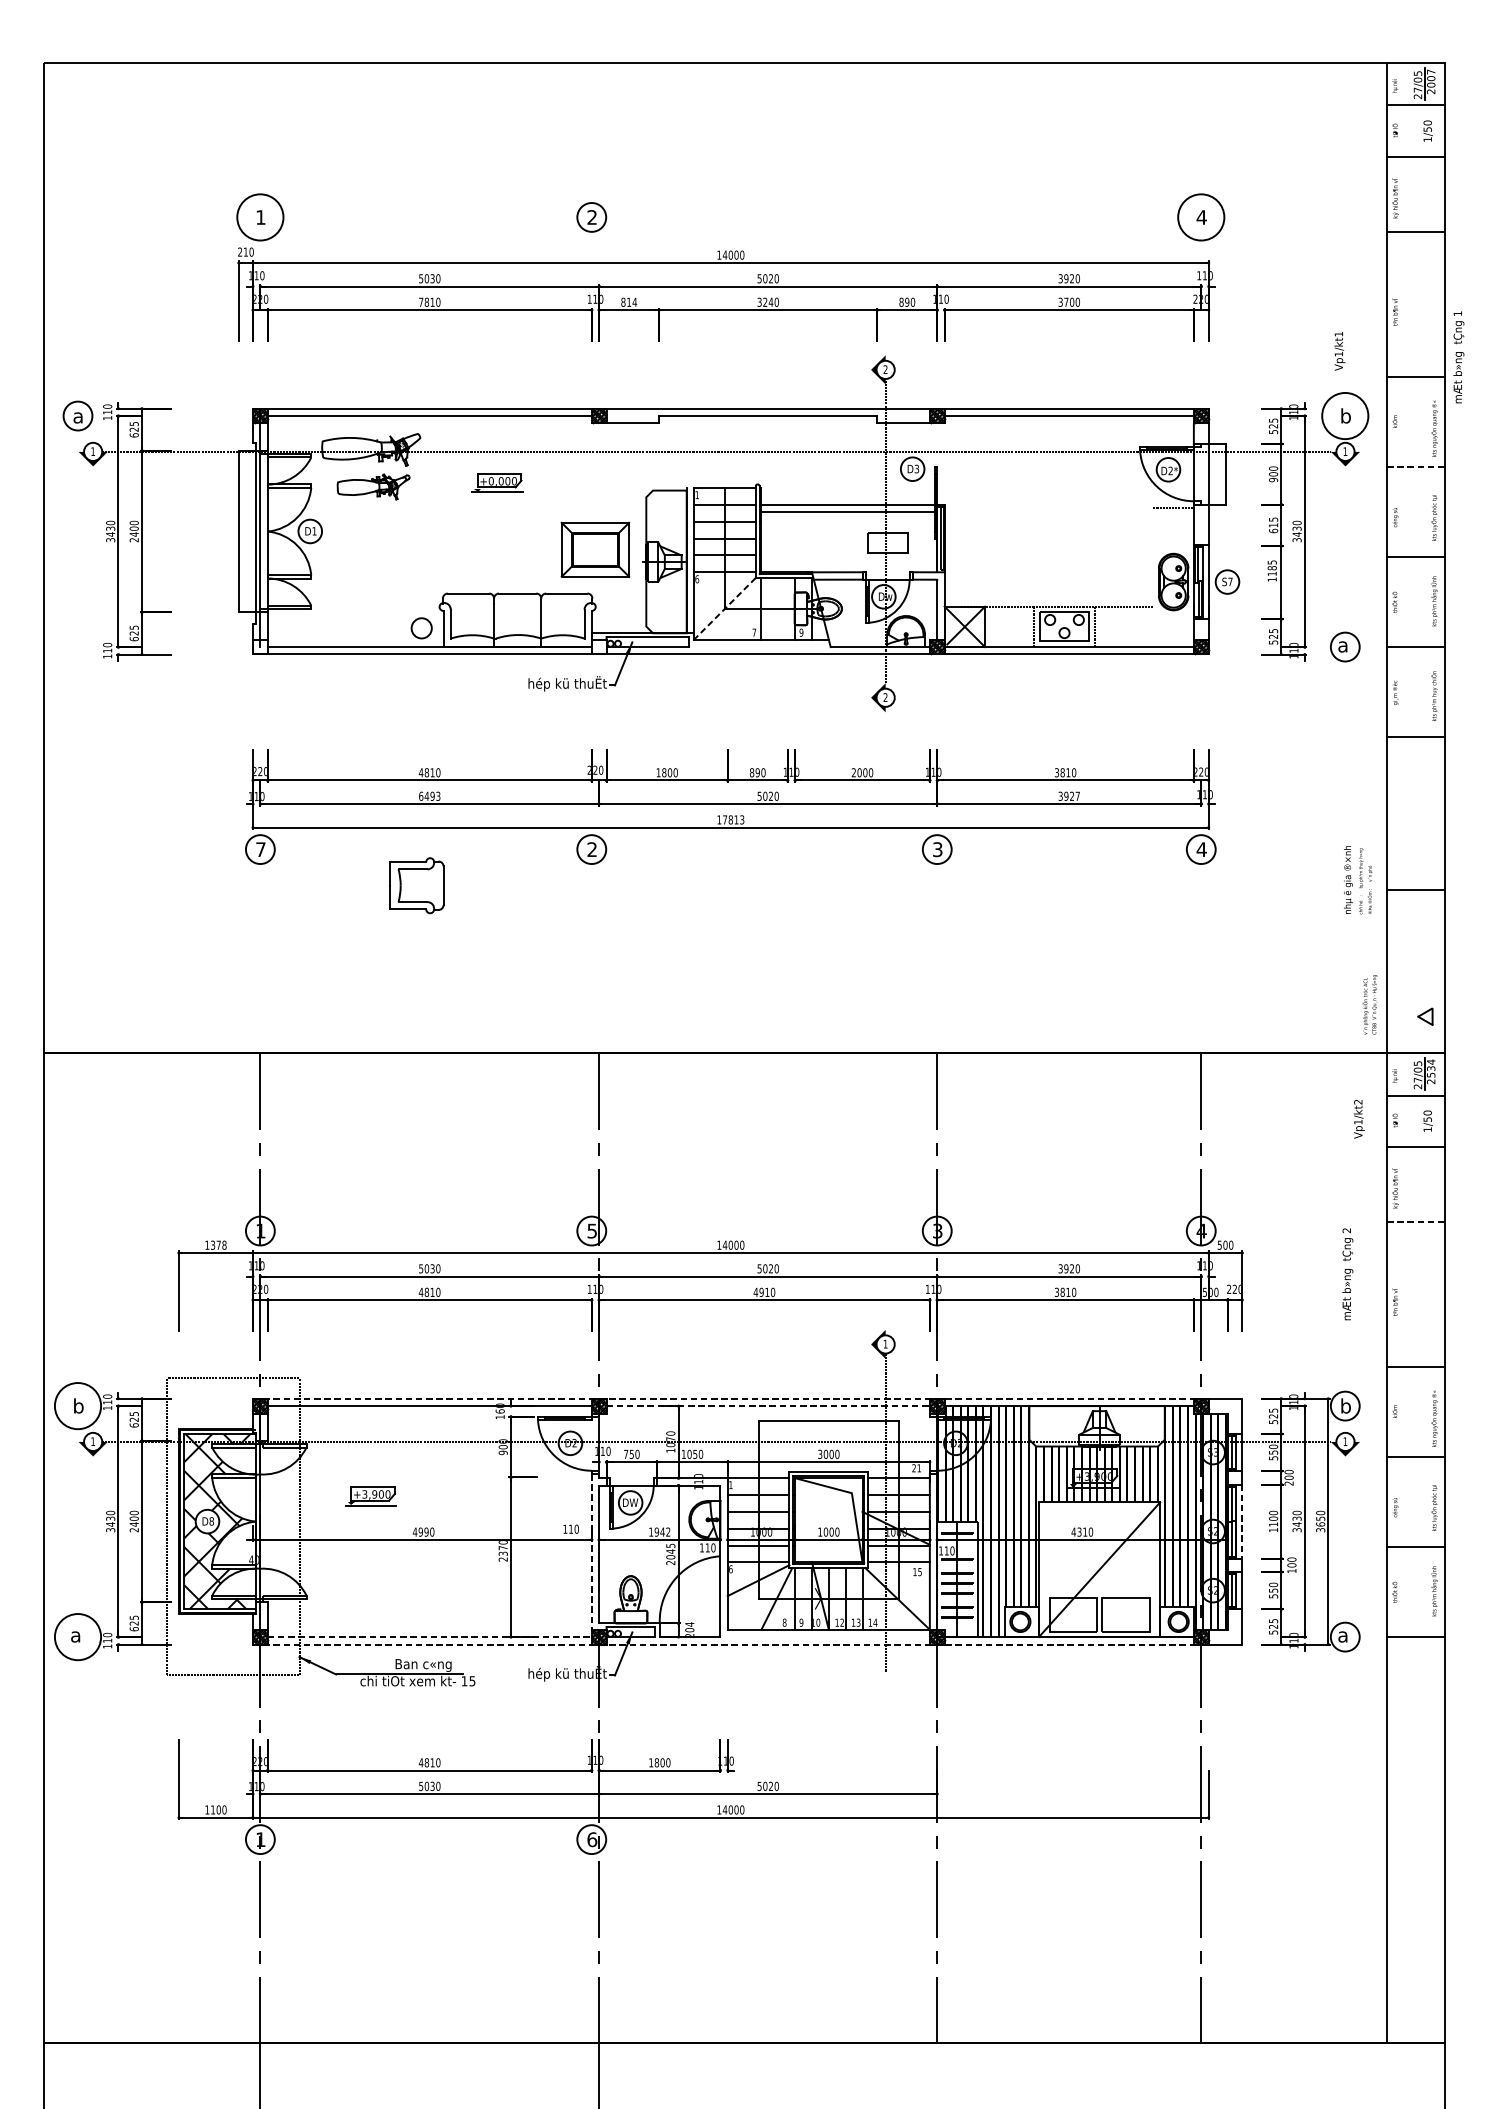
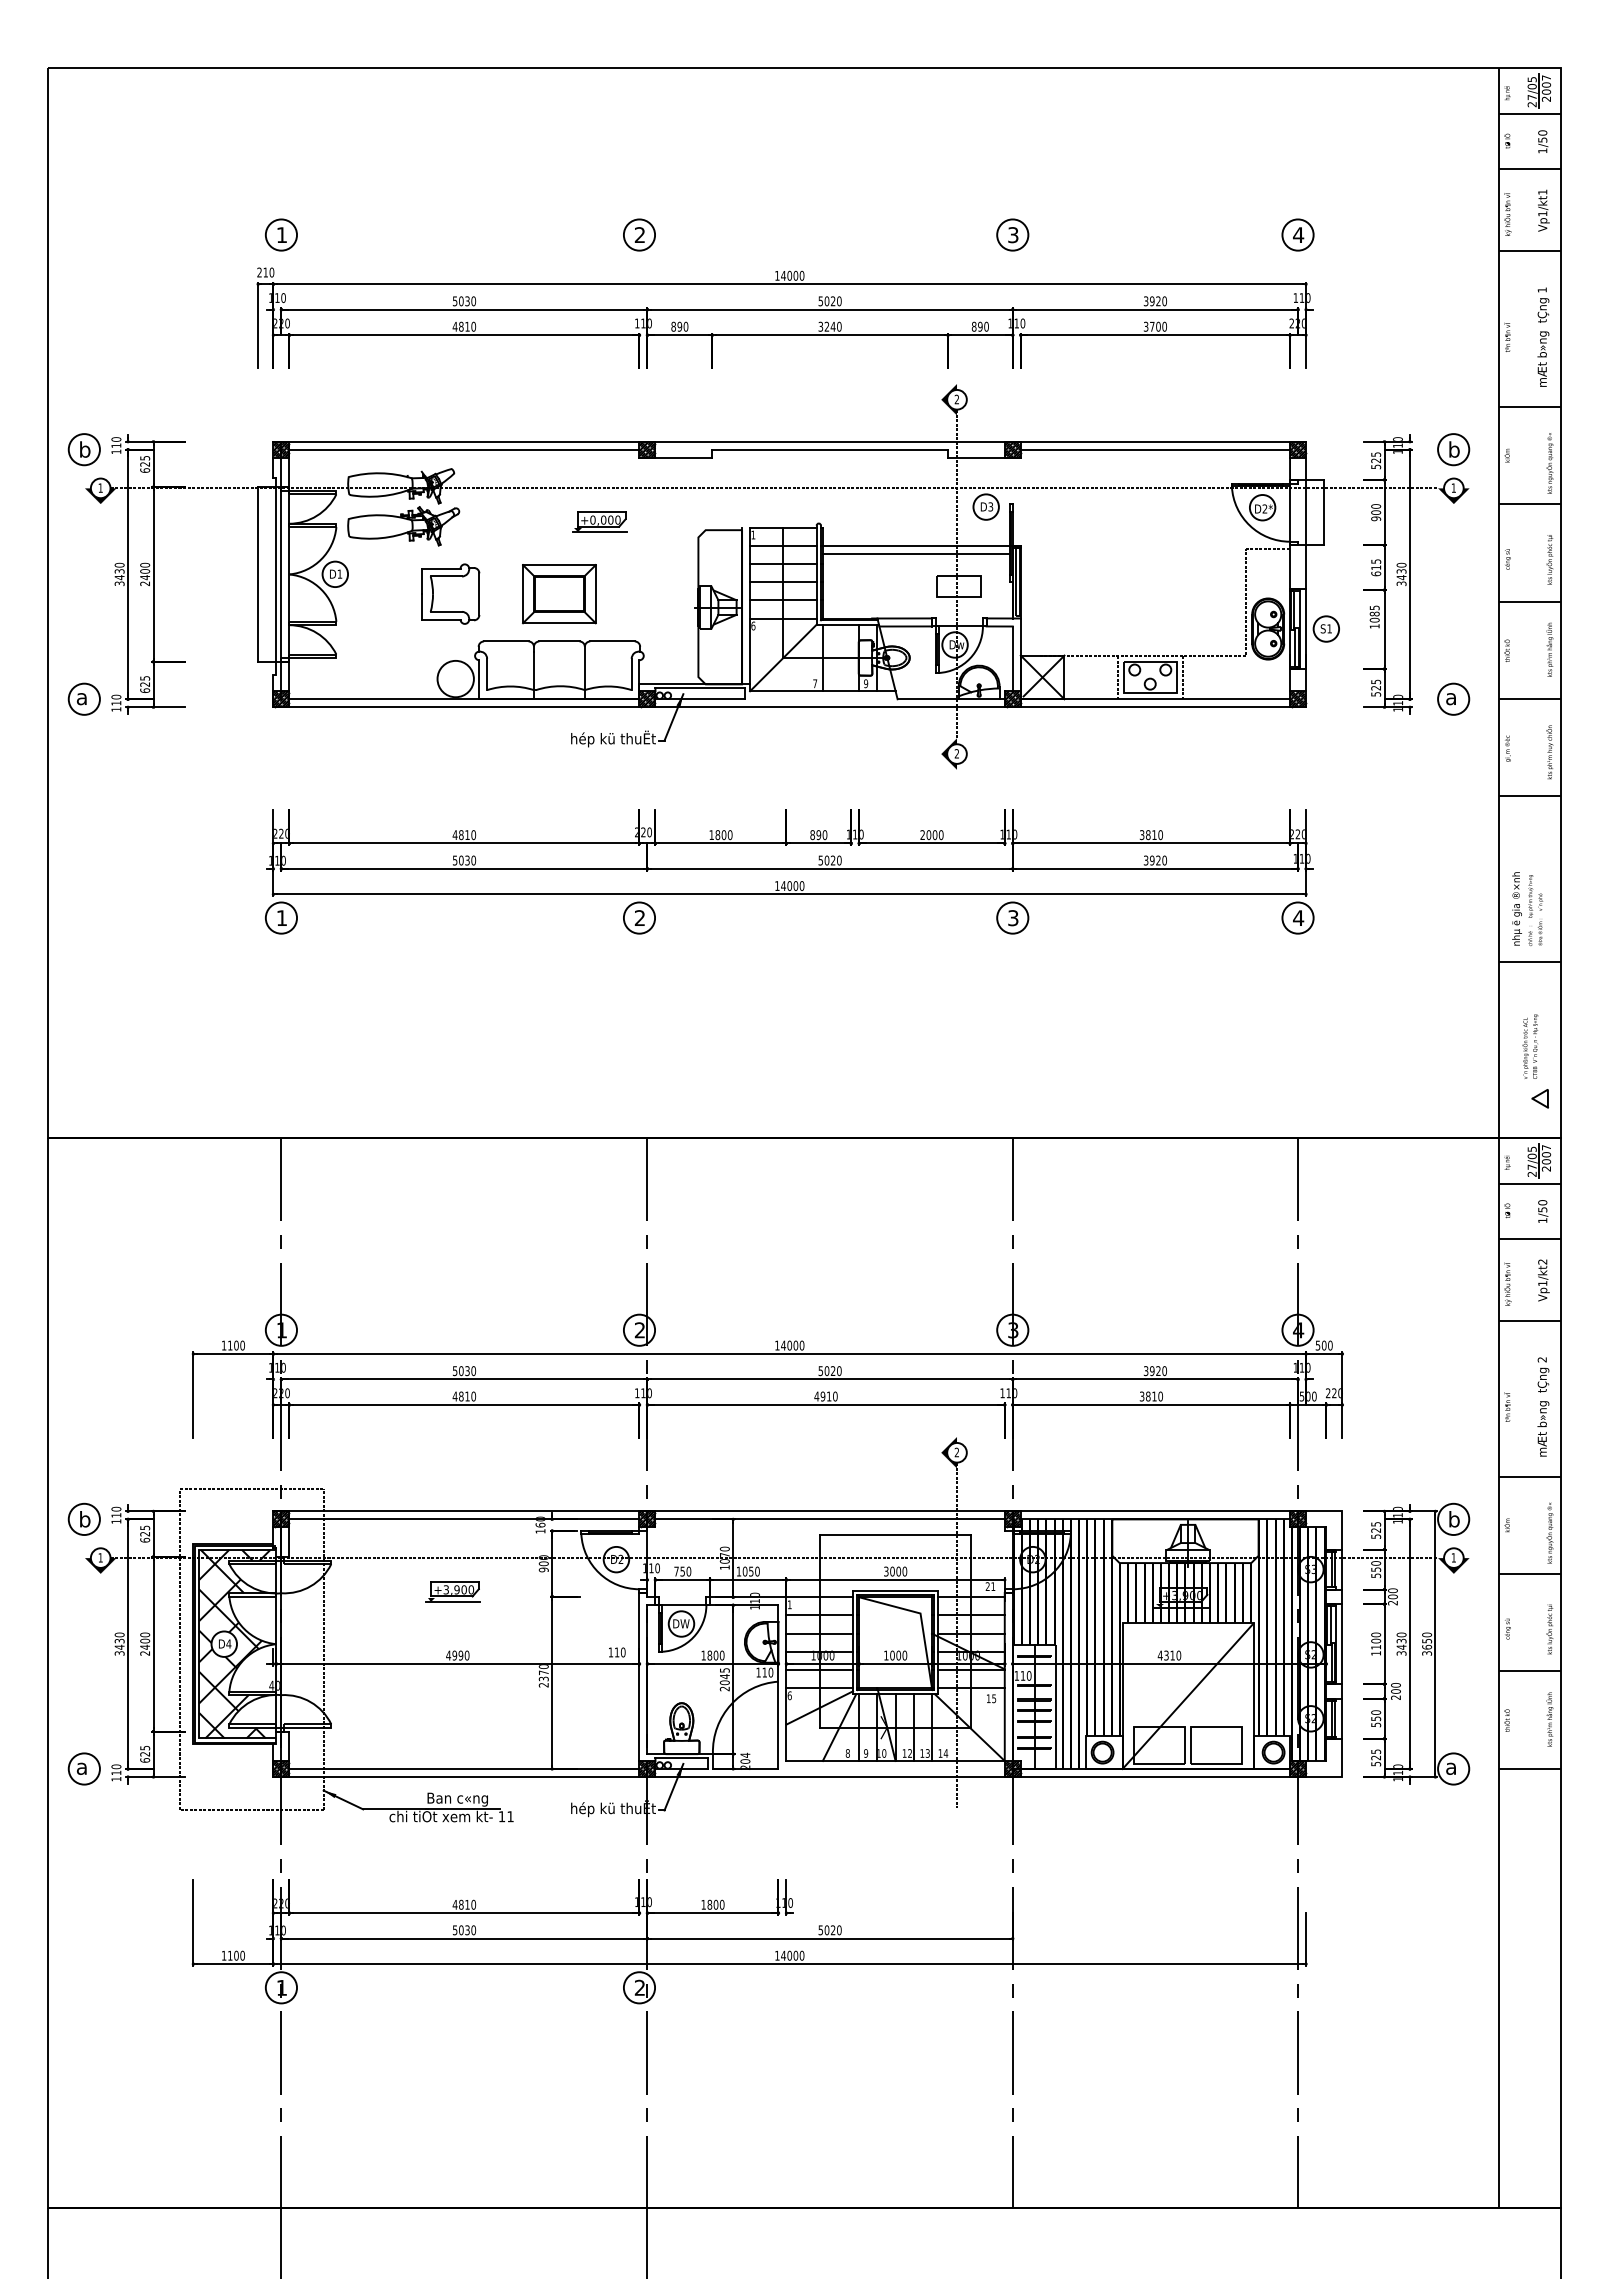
circle: (260, 216) -> (281, 234), size x0.62
part: (937, 216) -> (1012, 234), added
circle: (1200, 216) -> (1297, 234), size x0.62
text: (420, 302) -> (454, 326), 7810 -> 4810
text: (631, 302) -> (682, 326), 814 -> 890
text: (1339, 351) -> (1543, 210), moved
text: (1458, 356) -> (1543, 336), moved
text: (78, 415) -> (84, 449), a -> b
circle: (1345, 415) -> (1453, 449), size x0.62
line: (1416, 466) -> (1530, 504), dashed -> solid
part: (497, 482) -> (599, 521), moved
part: (373, 487) -> (403, 526), size x1.43
part: (595, 550) -> (559, 594), moved
line: (1153, 557) -> (1246, 602), added
text: (1272, 573) -> (1374, 619), 1185 -> 1085
text: (1230, 581) -> (1329, 628), S7 -> S1
line: (725, 609) -> (783, 658), dashed -> solid
circle: (421, 627) -> (455, 678), size x1.67
part: (77, 646) -> (83, 698), added
hatch: (260, 647) -> (281, 699), added
hatch: (599, 647) -> (647, 699), added
text: (429, 796) -> (464, 860), 6493 -> 5030
text: (1077, 796) -> (1164, 860), 3927 -> 3920
text: (733, 819) -> (792, 885), 17813 -> 14000
text: (260, 849) -> (281, 917), 7 -> 1
text: (1358, 879) -> (1527, 908), moved
part: (416, 885) -> (450, 593), moved
text: (1370, 1004) -> (1530, 1046), moved
text: (1430, 1068) -> (1545, 1154), 2534 -> 2007
text: (1359, 1119) -> (1543, 1280), moved
line: (1416, 1222) -> (1530, 1320), dashed -> solid
text: (591, 1231) -> (639, 1330), 5 -> 2
text: (218, 1245) -> (236, 1345), 1378 -> 1100
text: (1347, 1273) -> (1543, 1406), moved
text: (885, 1343) -> (956, 1451), 1 -> 2
line: (731, 1398) -> (790, 1511), dashed -> solid
circle: (77, 1406) -> (83, 1519), size x0.62
line: (768, 1406) -> (830, 1519), dashed -> solid
part: (370, 1495) -> (452, 1591), moved
text: (211, 1520) -> (228, 1643), D8 -> D4
line: (1242, 1521) -> (1342, 1644), dashed -> solid
text: (662, 1532) -> (715, 1655), 1942 -> 1800
line: (591, 1552) -> (639, 1677), dashed -> solid
text: (1291, 1570) -> (1395, 1697), 100 -> 200
circle: (77, 1636) -> (83, 1768), size x0.62
line: (429, 1637) -> (464, 1769), dashed -> solid
line: (731, 1644) -> (790, 1777), dashed -> solid
text: (472, 1681) -> (510, 1816), 15 -> 11
text: (591, 1839) -> (639, 1987), 6 -> 2

